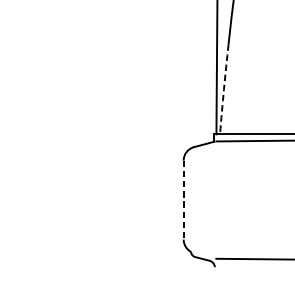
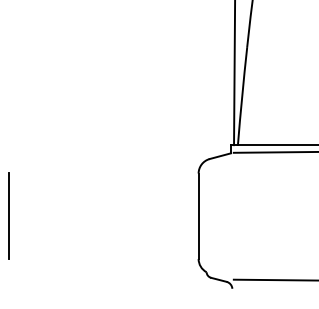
arc: (224, 89) -> (242, 96), dashed -> solid
line: (7, 199) -> (8, 215), added
line: (183, 200) -> (198, 216), dashed -> solid

